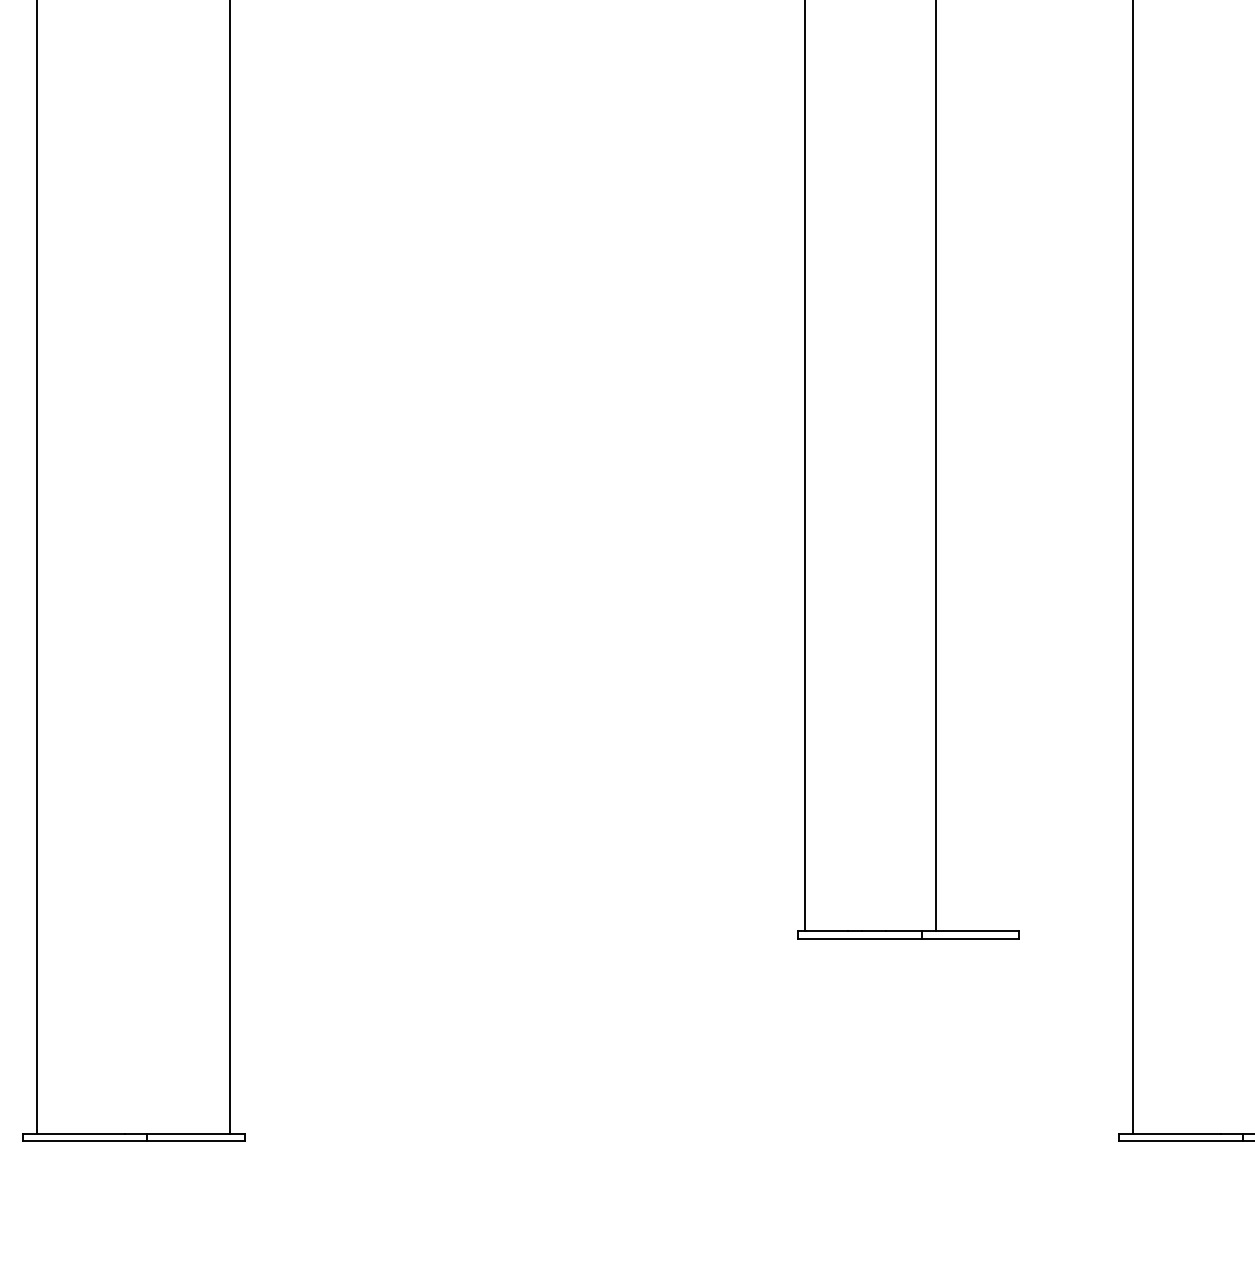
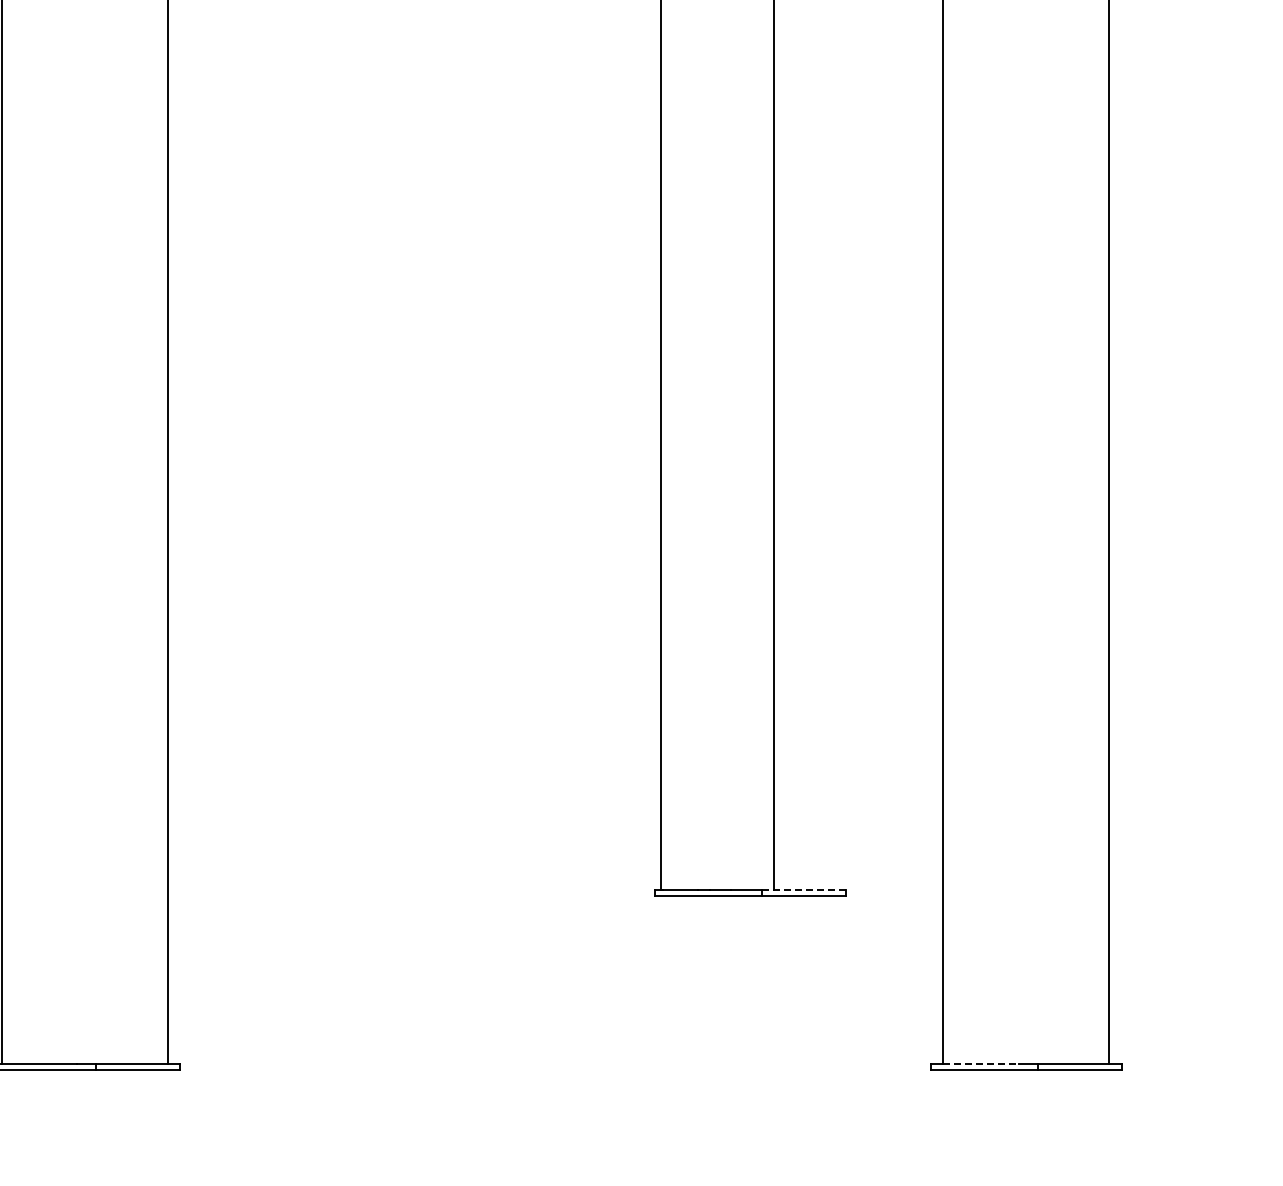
line: (971, 930) -> (804, 889), solid -> dashed
line: (1177, 1133) -> (981, 1063), solid -> dashed

